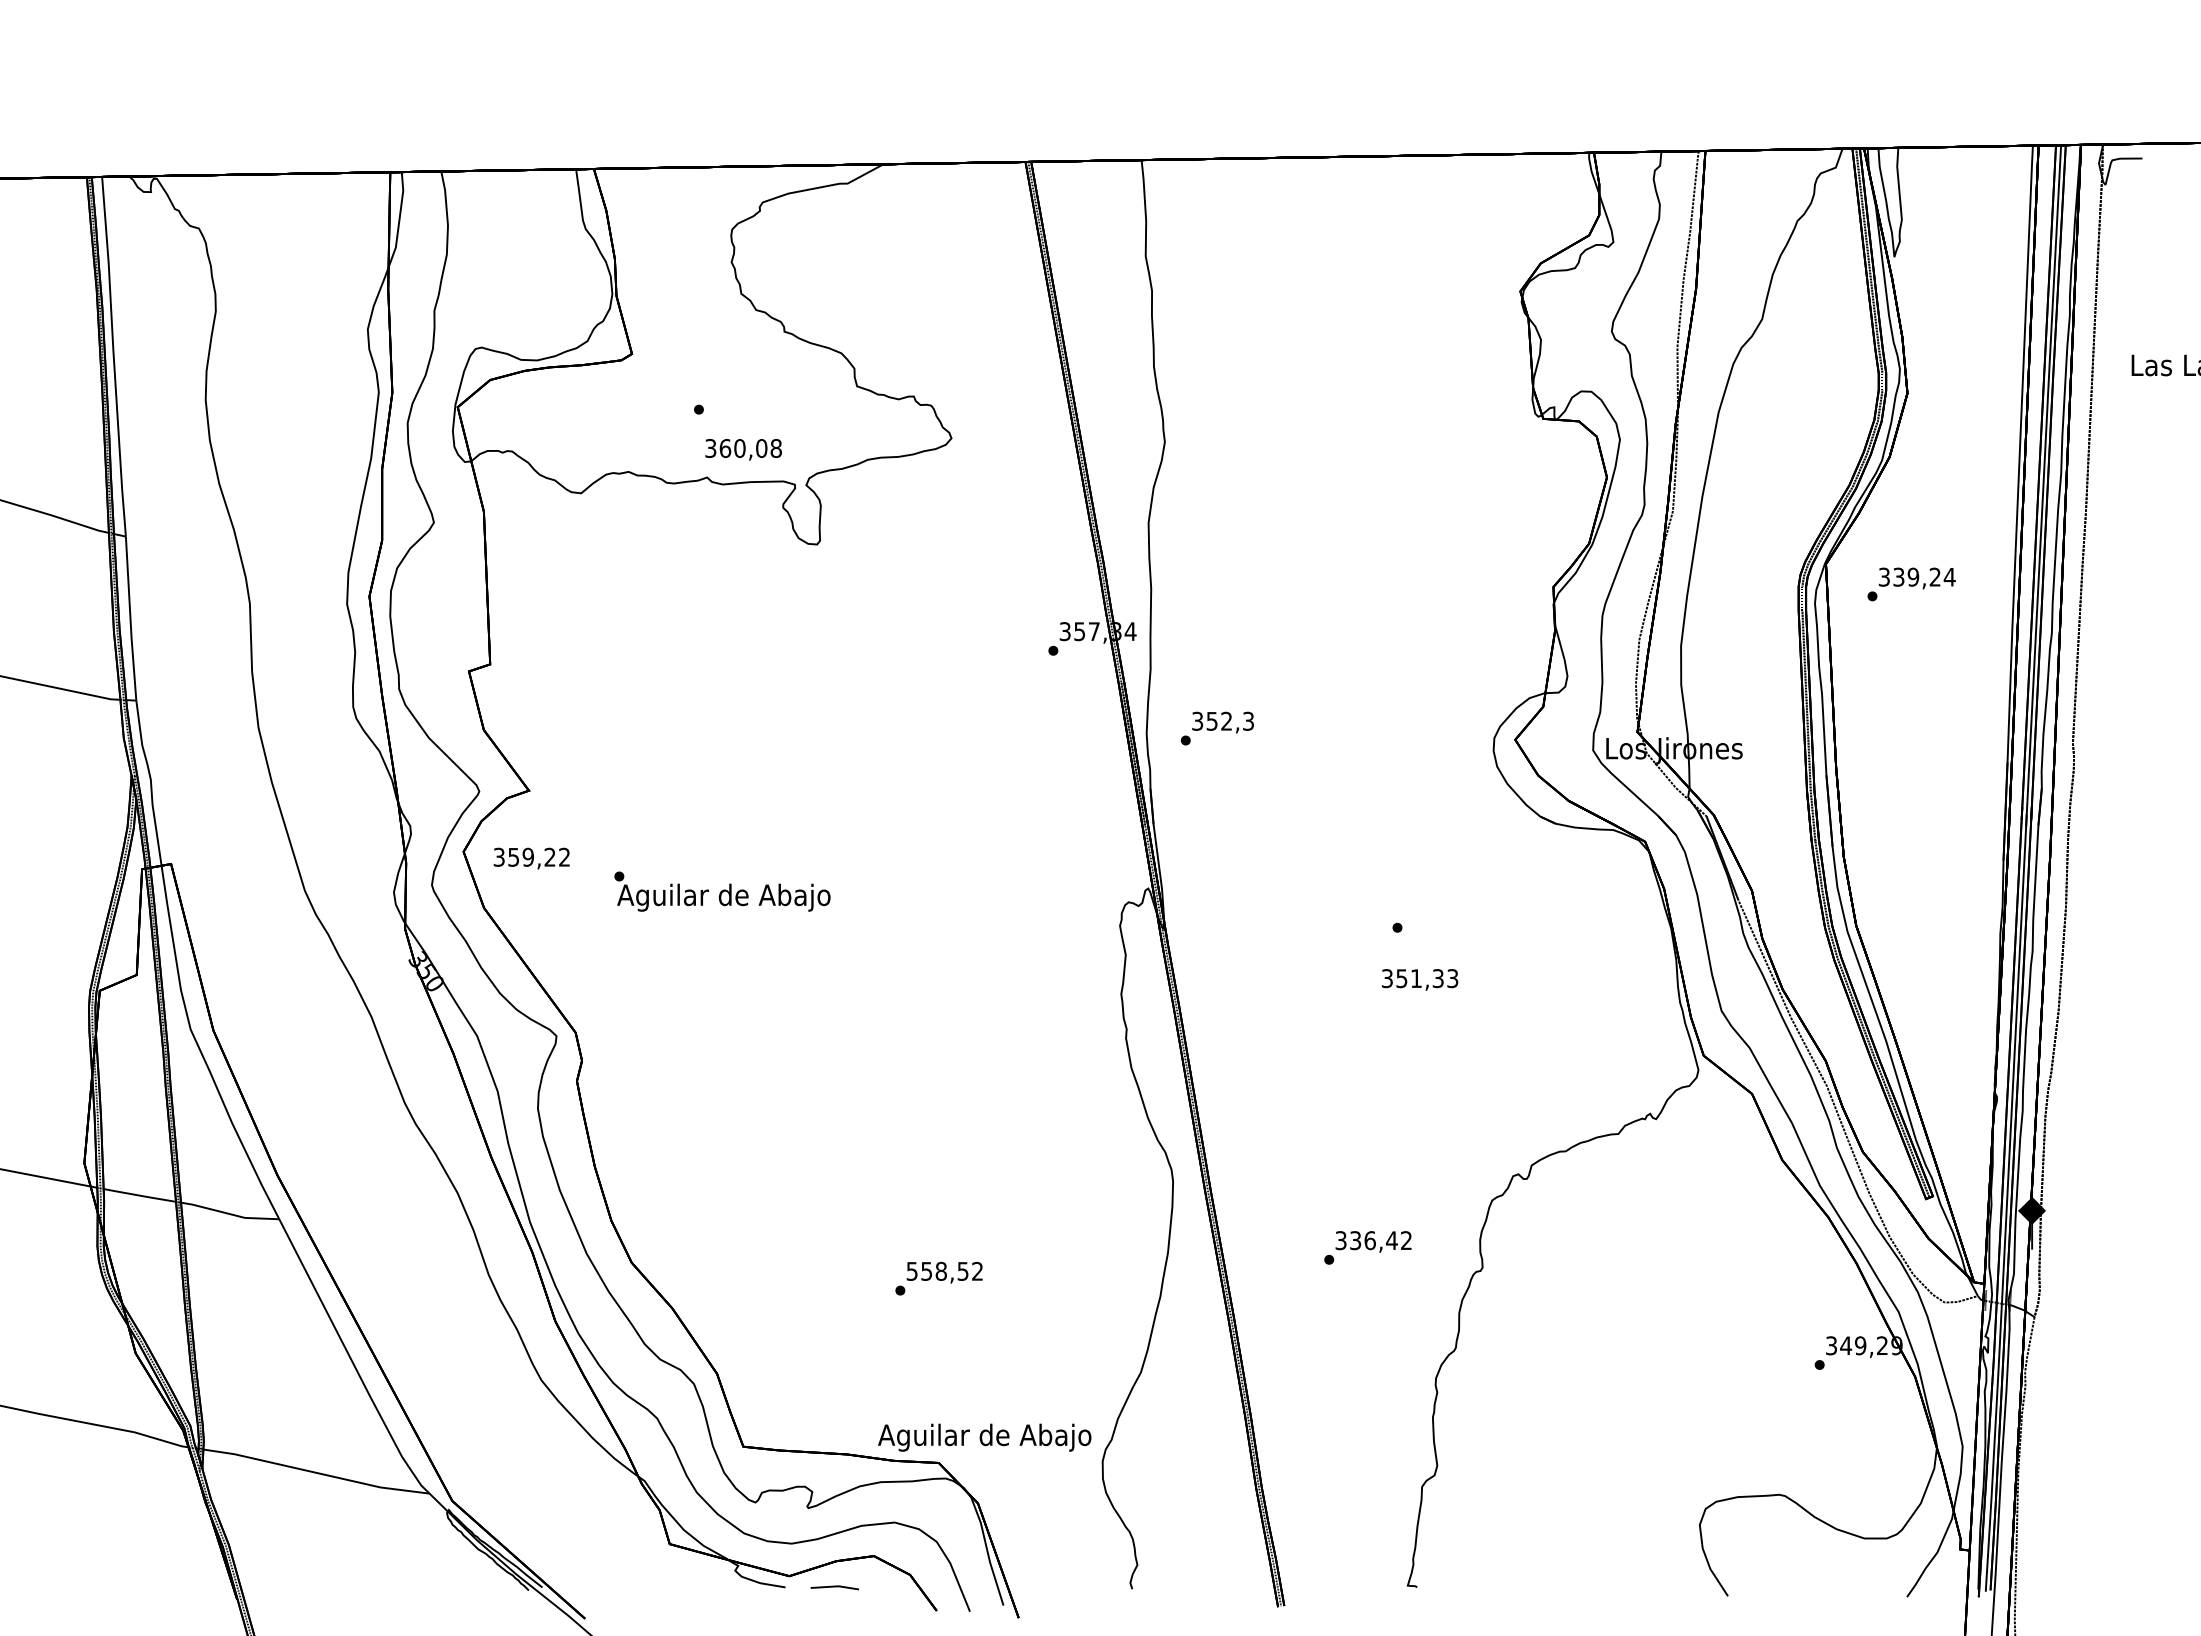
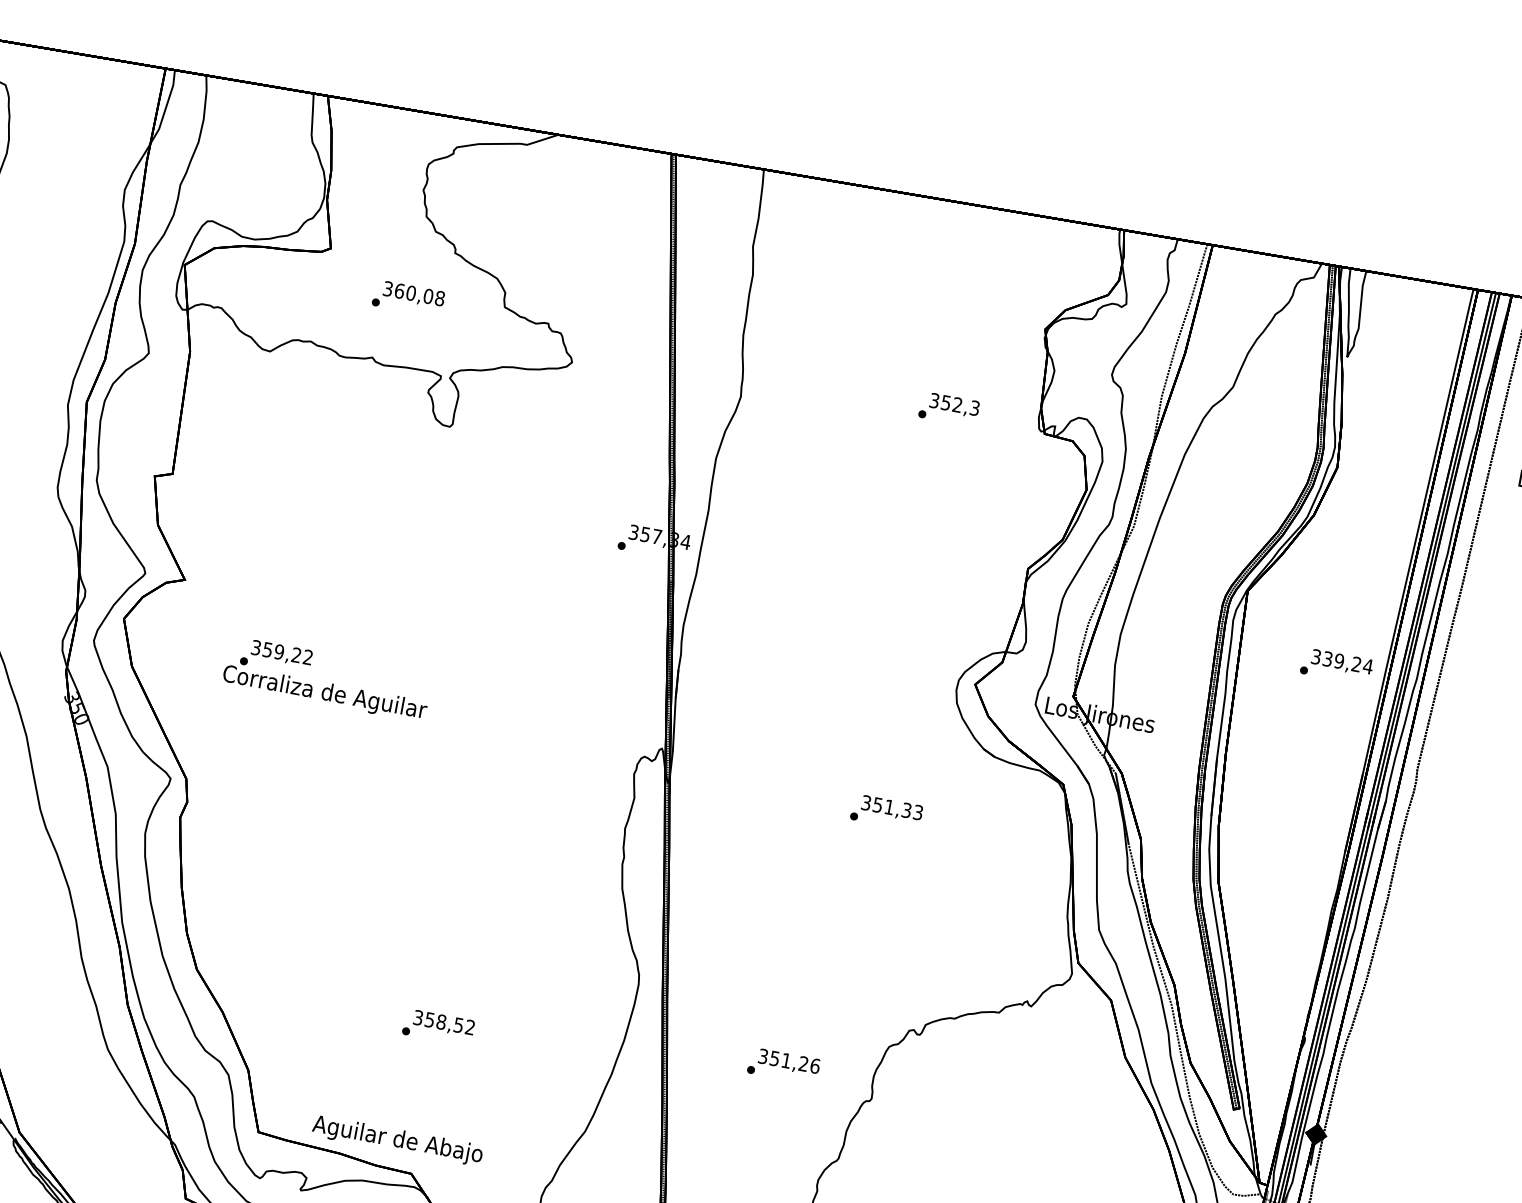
text: (743, 449) -> (413, 294), moved
text: (1911, 584) -> (1336, 666), moved
text: (1216, 728) -> (948, 409), moved
text: (531, 858) -> (281, 653), moved
text: (725, 897) -> (325, 693), Aguilar de Abajo -> Corraliza de Aguilar
text: (1420, 979) -> (892, 808), moved
text: (1381, 1240) -> (795, 1062), 336,42 -> 351,26
text: (912, 1270) -> (418, 1017), 558,52 -> 358,52
text: (984, 1437) -> (397, 1140), moved

